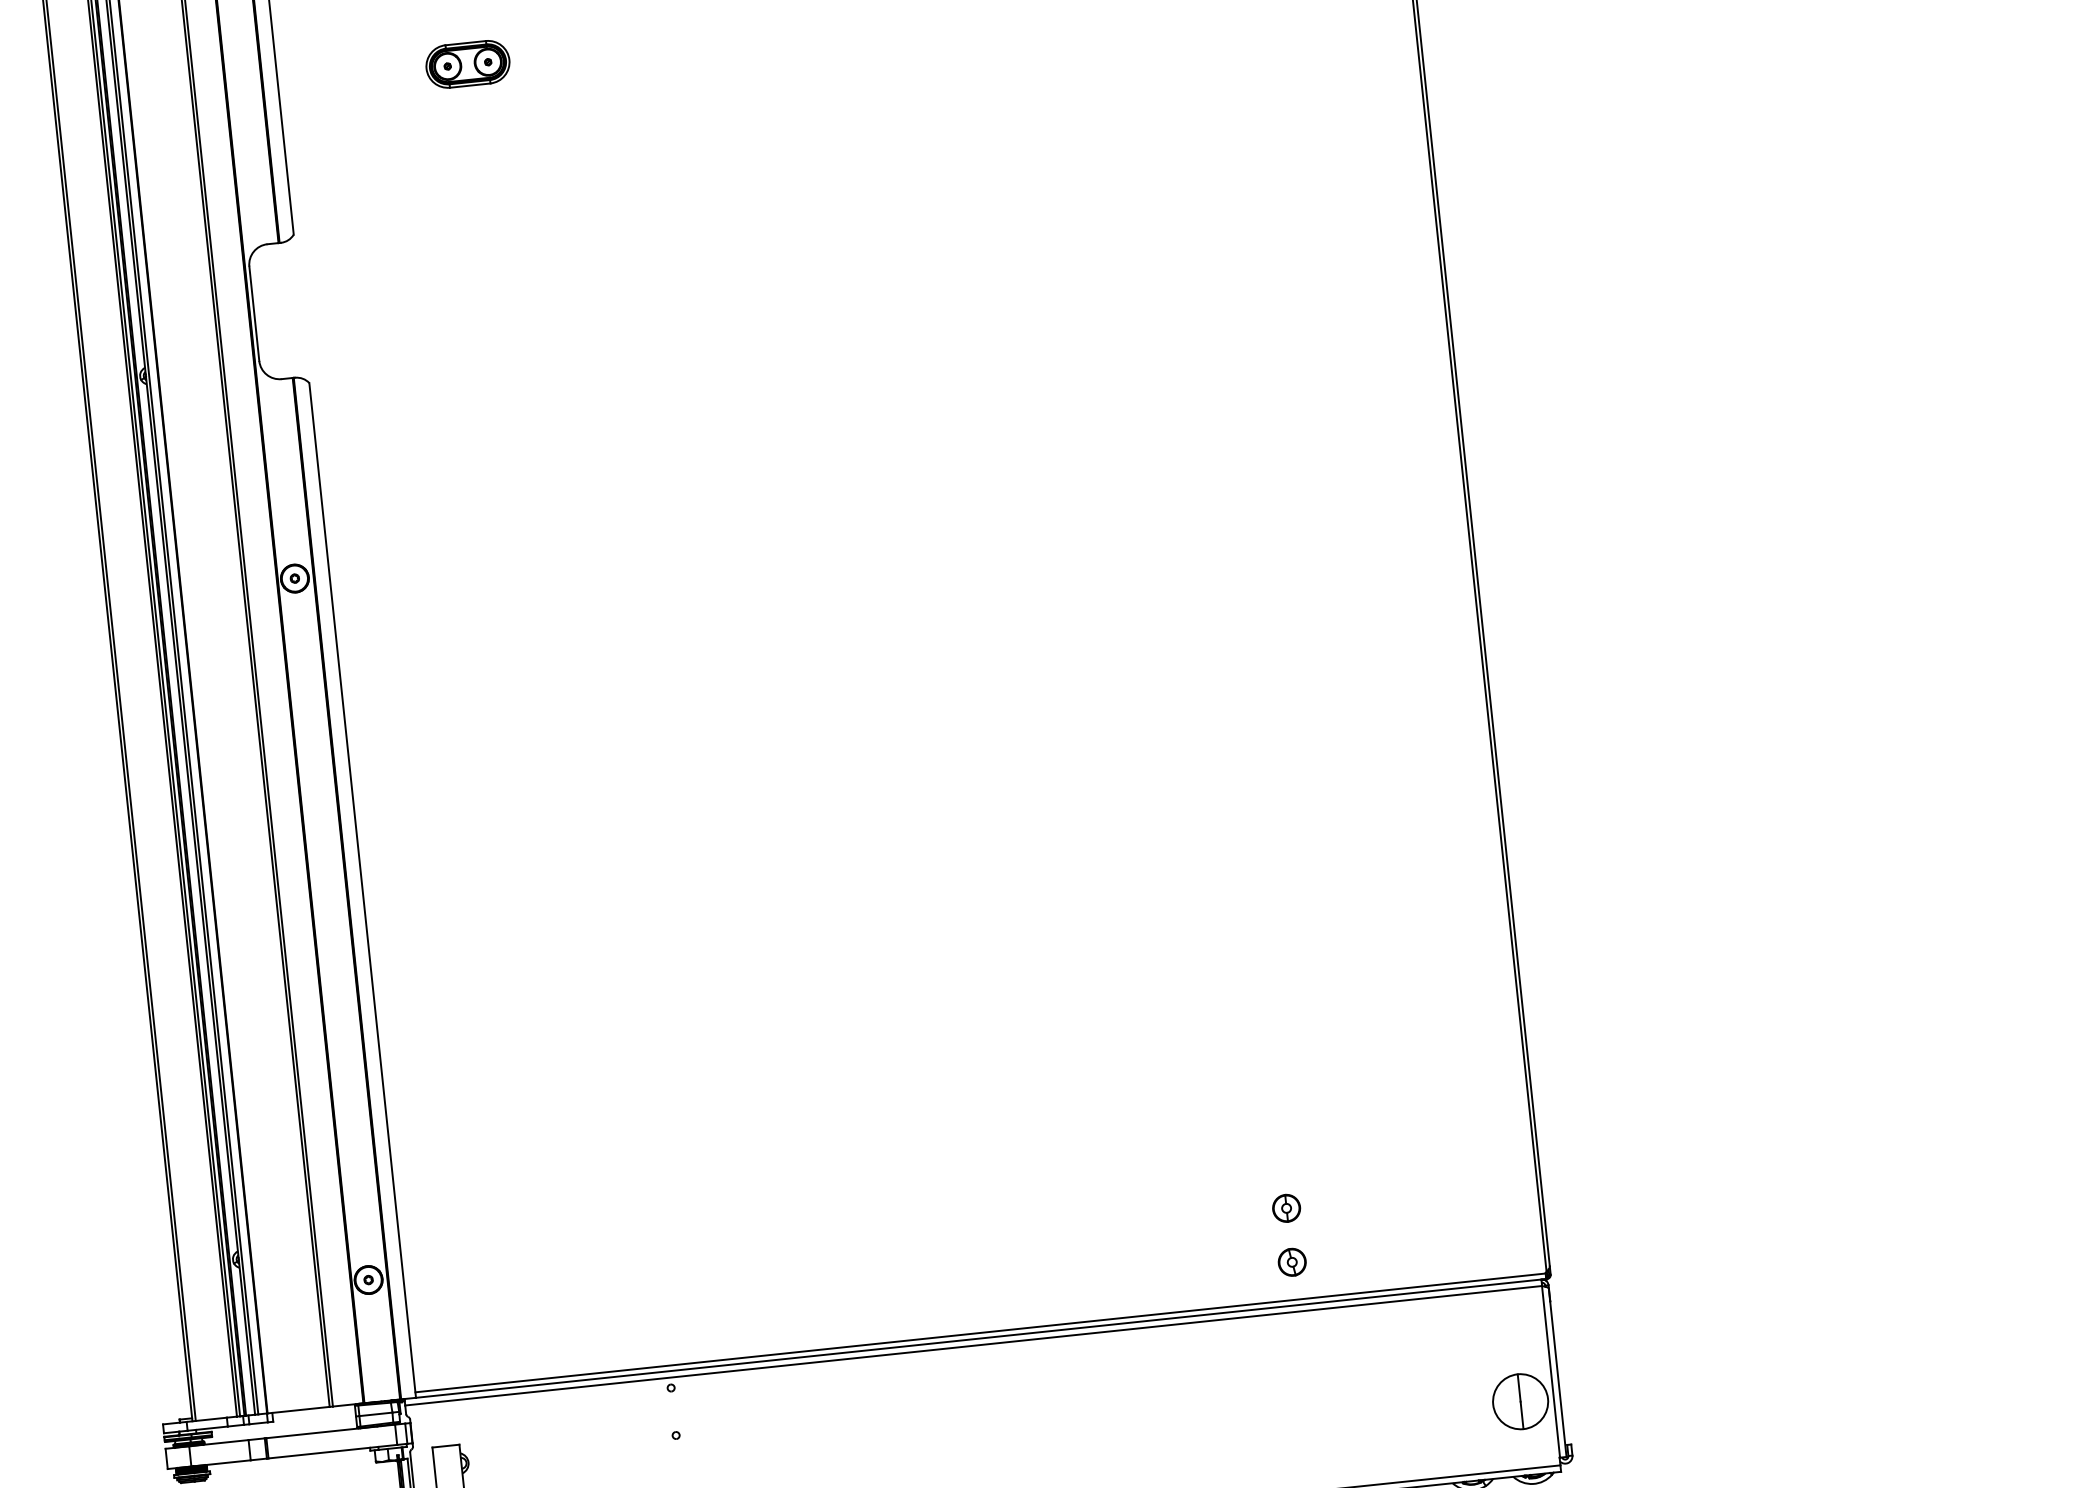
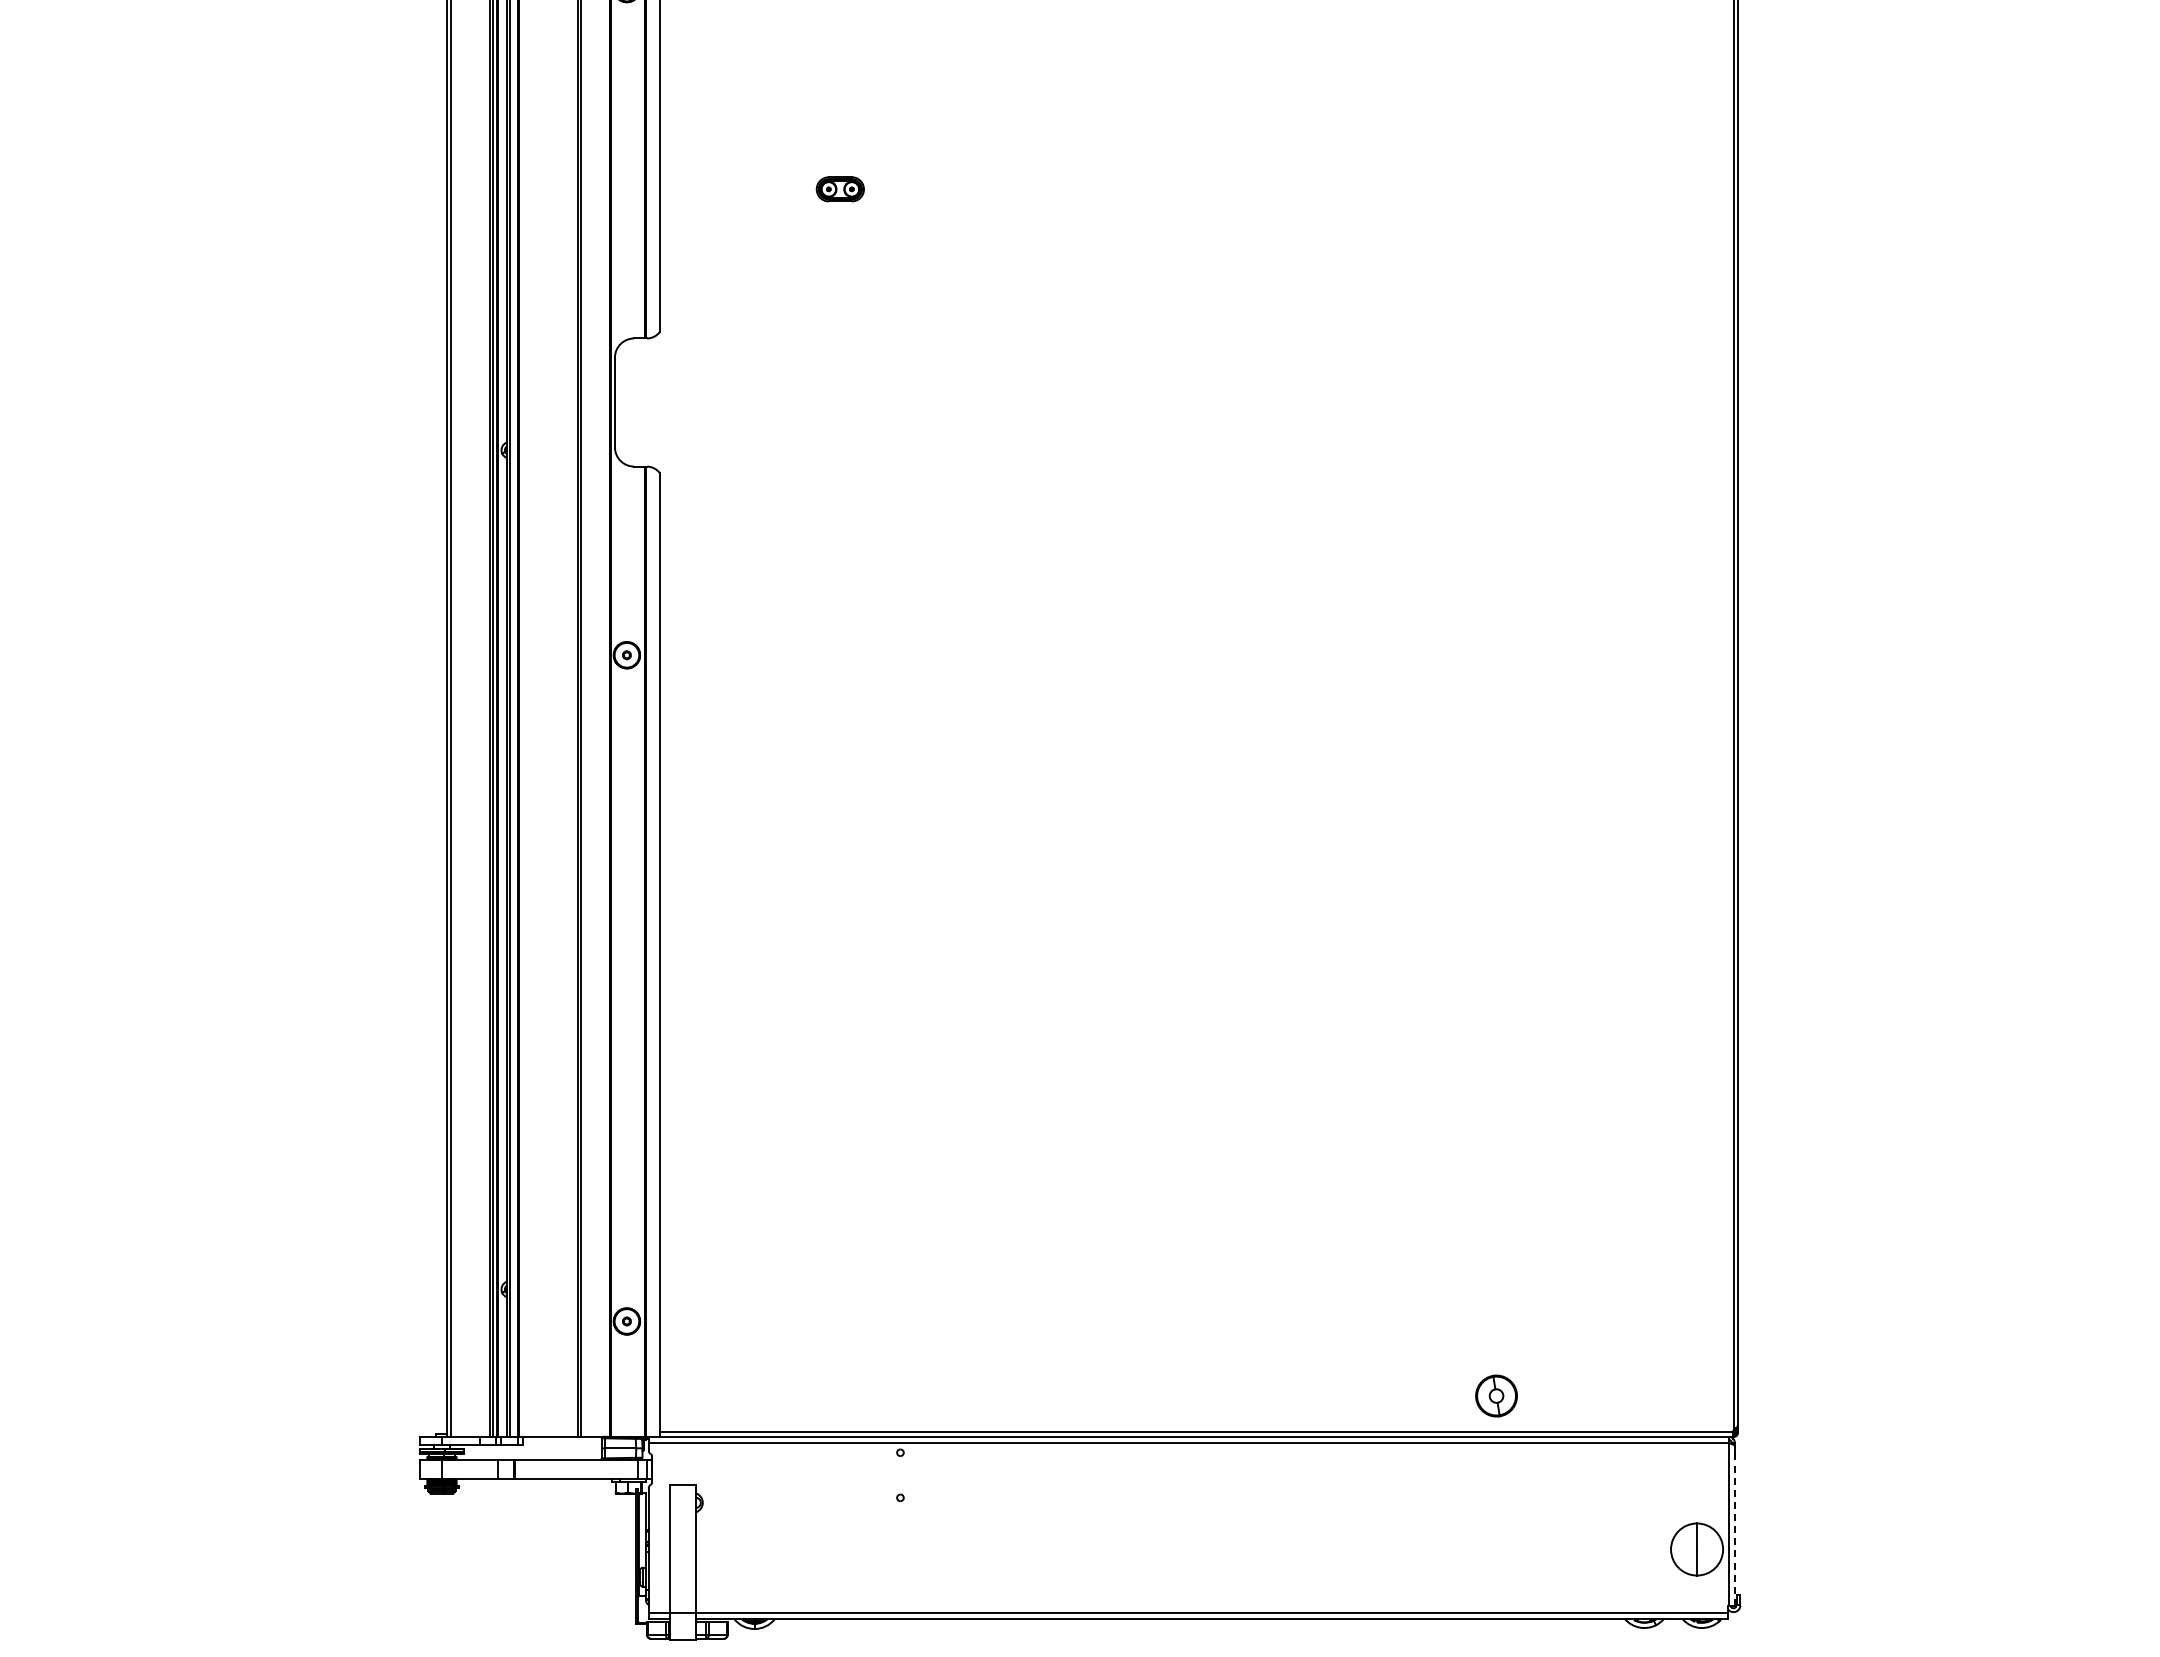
part: (468, 64) -> (840, 189), size x0.6
part: (1285, 1208) -> (1495, 1344), removed
part: (1291, 1261) -> (1495, 1395), size x1.6
line: (1557, 1373) -> (1734, 1526), solid -> dashed

